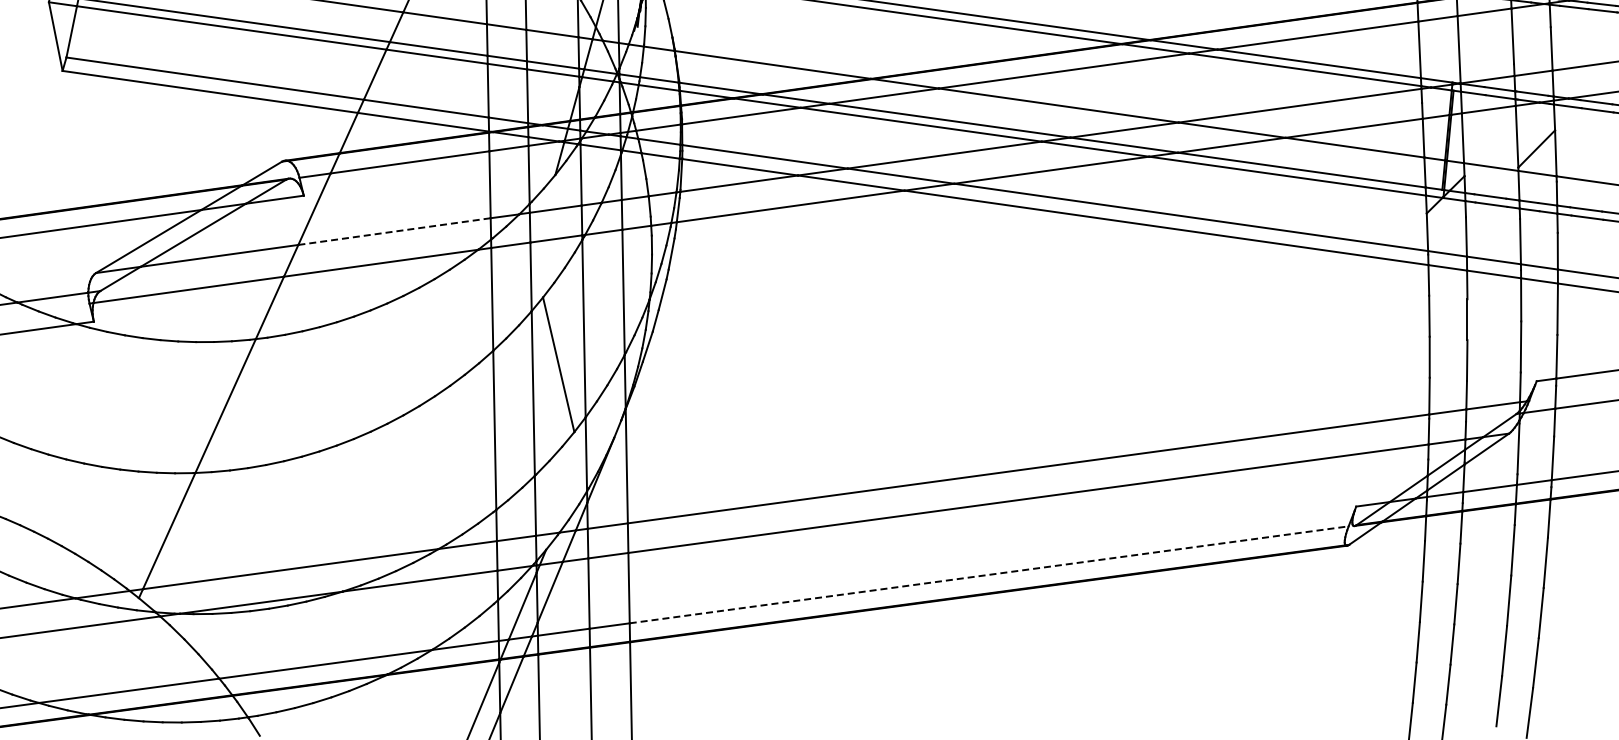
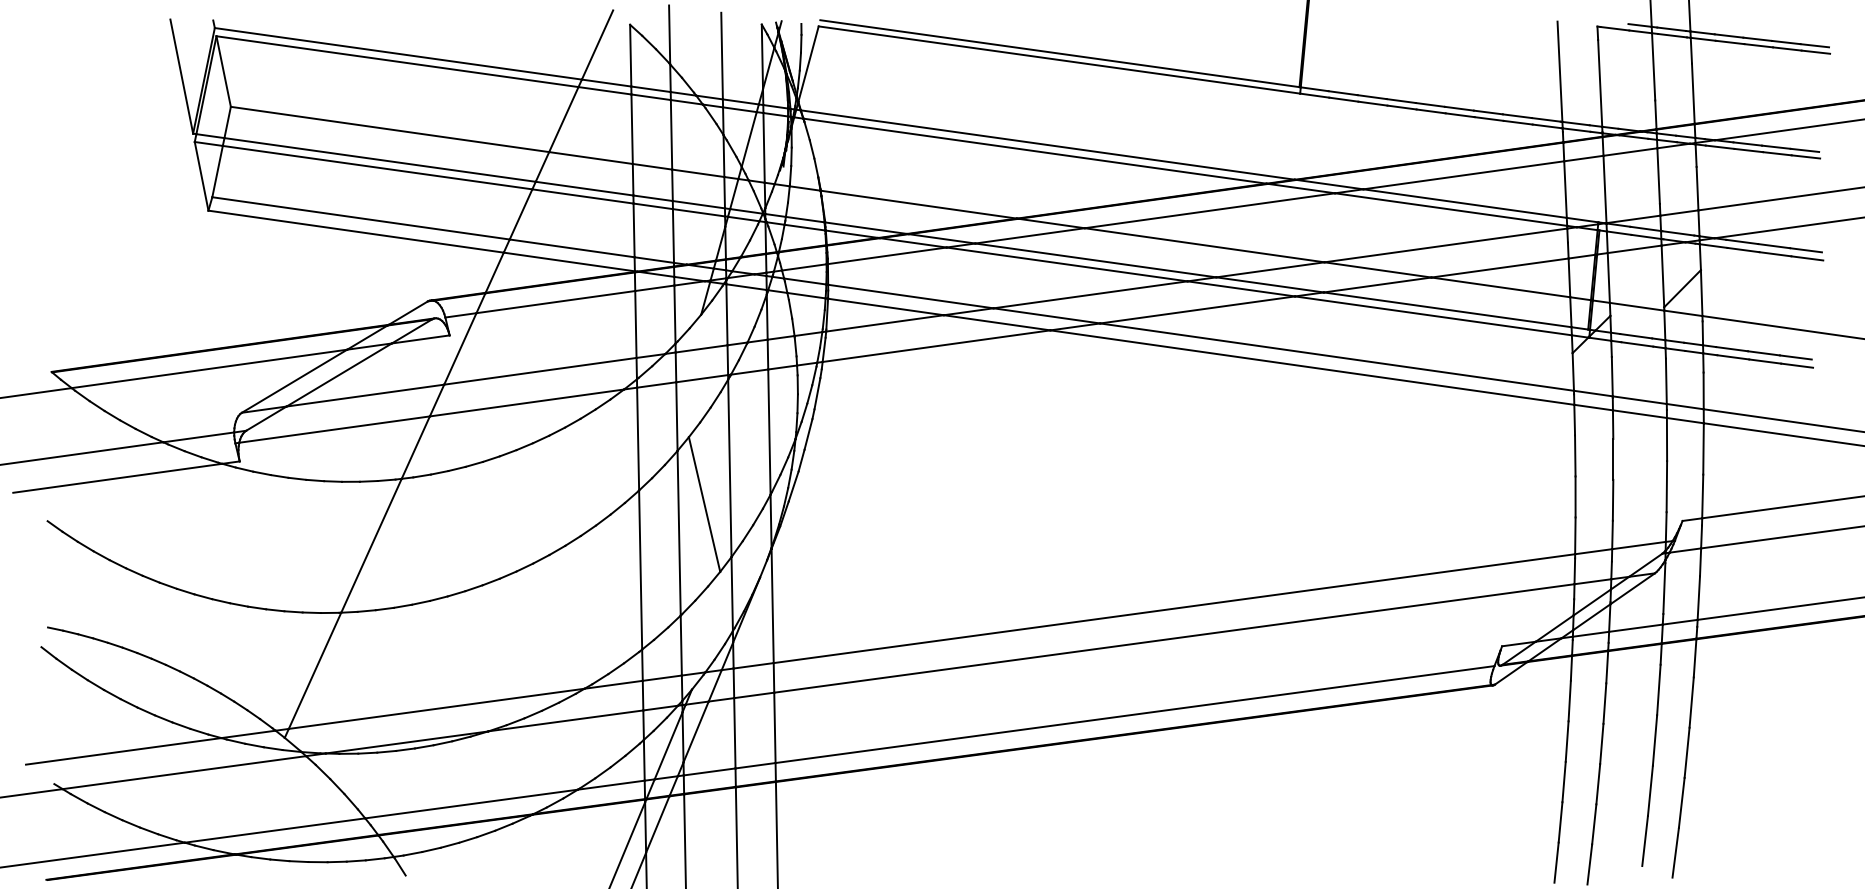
line: (394, 231) -> (540, 371), dashed -> solid
line: (989, 574) -> (1135, 714), dashed -> solid

